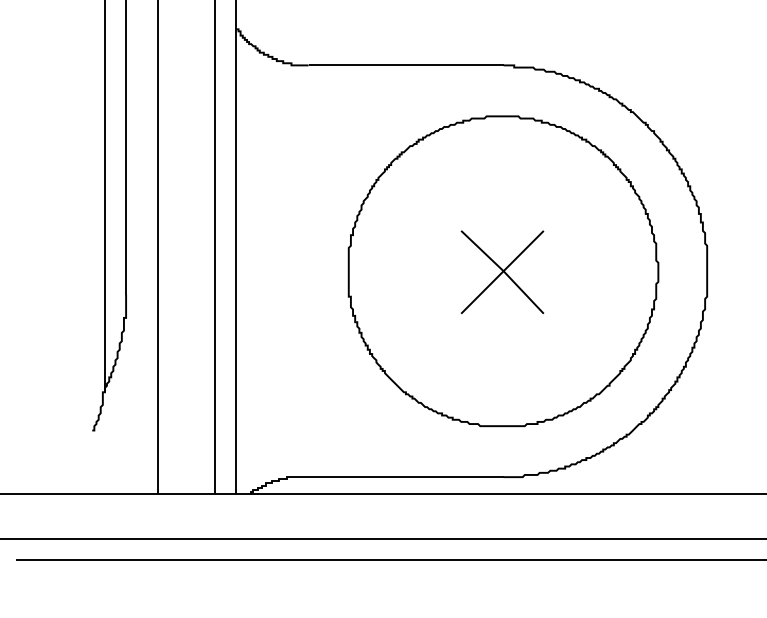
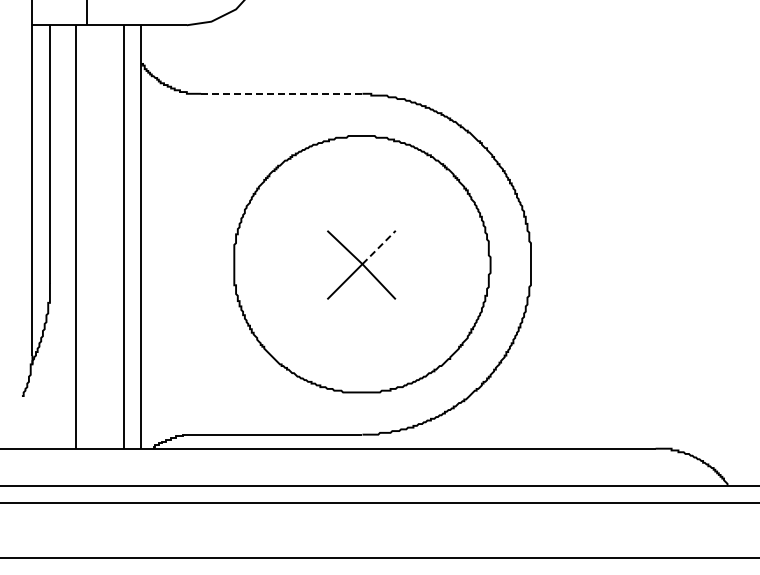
line: (405, 65) -> (281, 93), solid -> dashed
line: (524, 251) -> (379, 247), solid -> dashed

